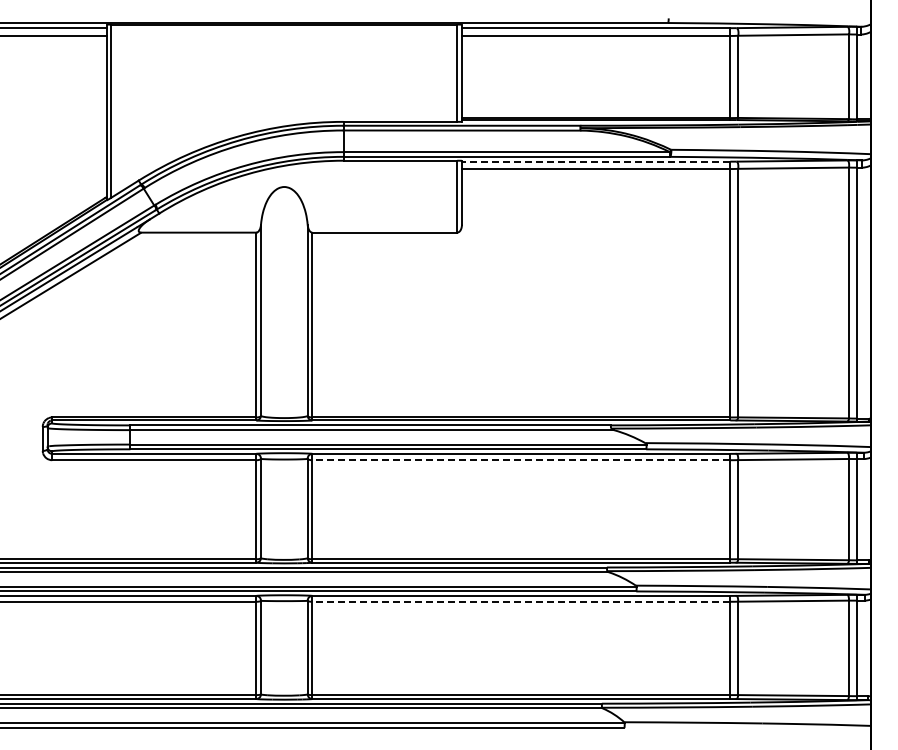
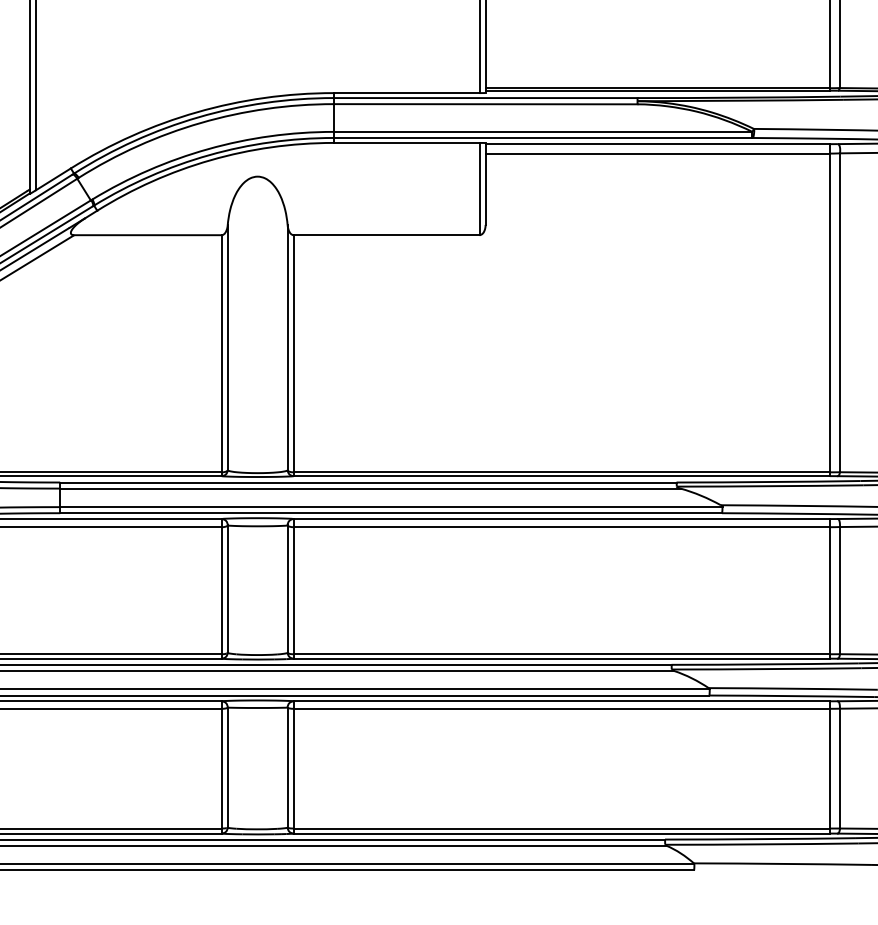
line: (595, 161) -> (656, 143), dashed -> solid
line: (521, 460) -> (561, 527), dashed -> solid
line: (521, 601) -> (561, 708), dashed -> solid

